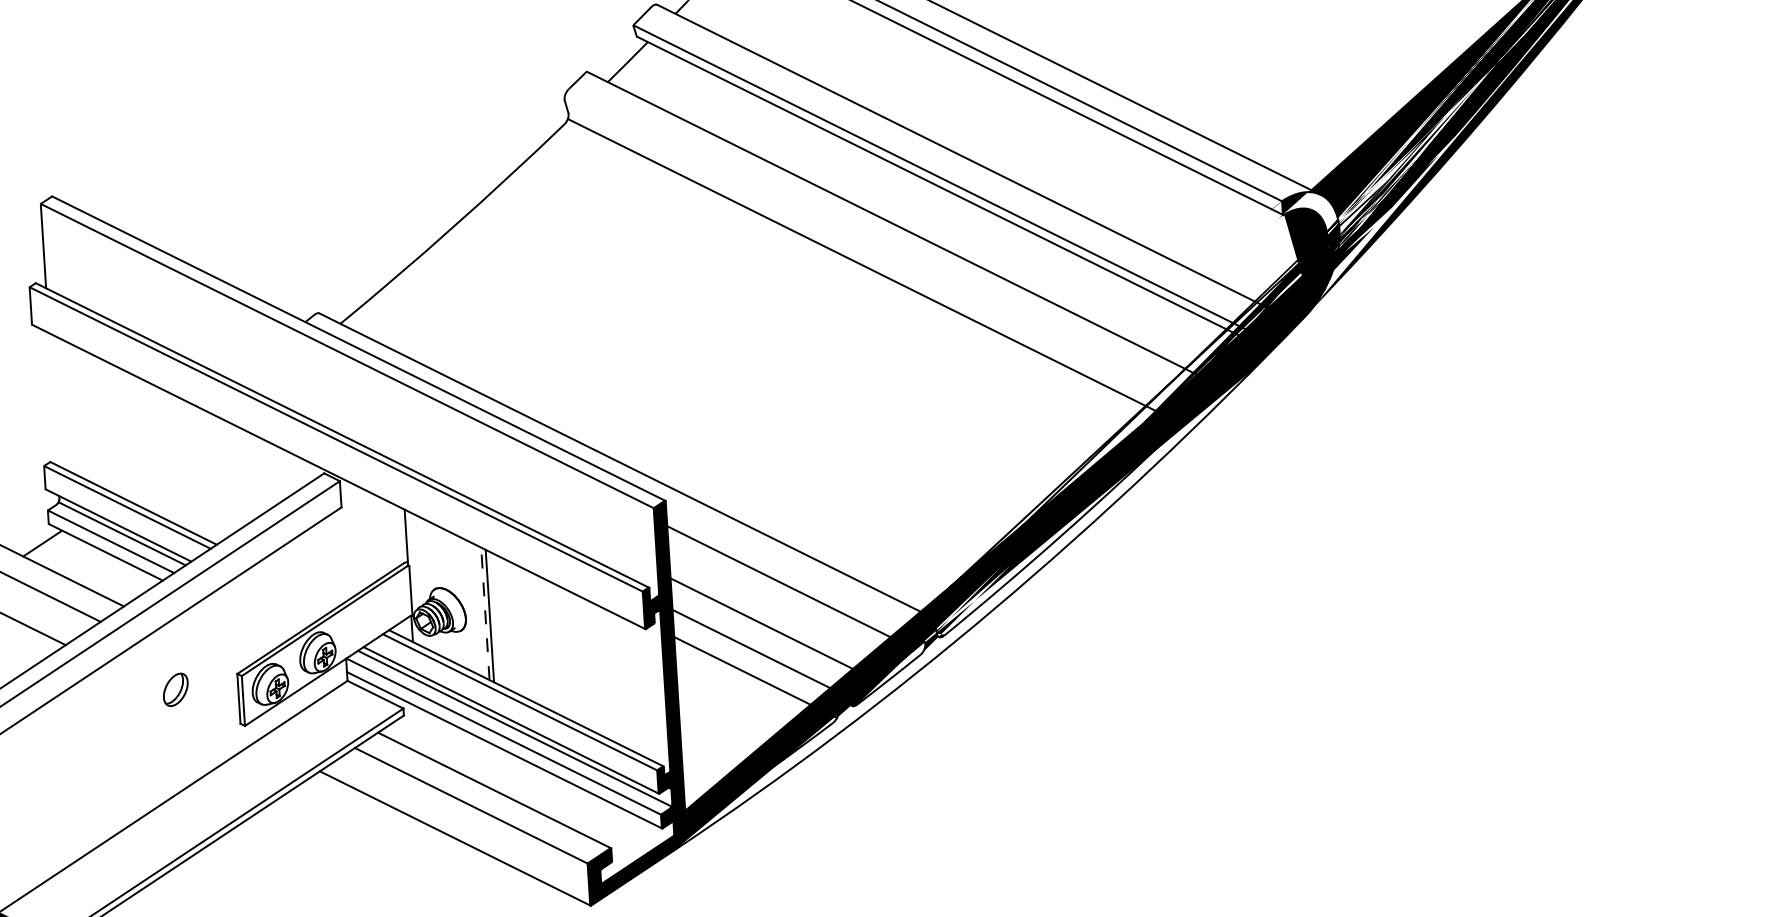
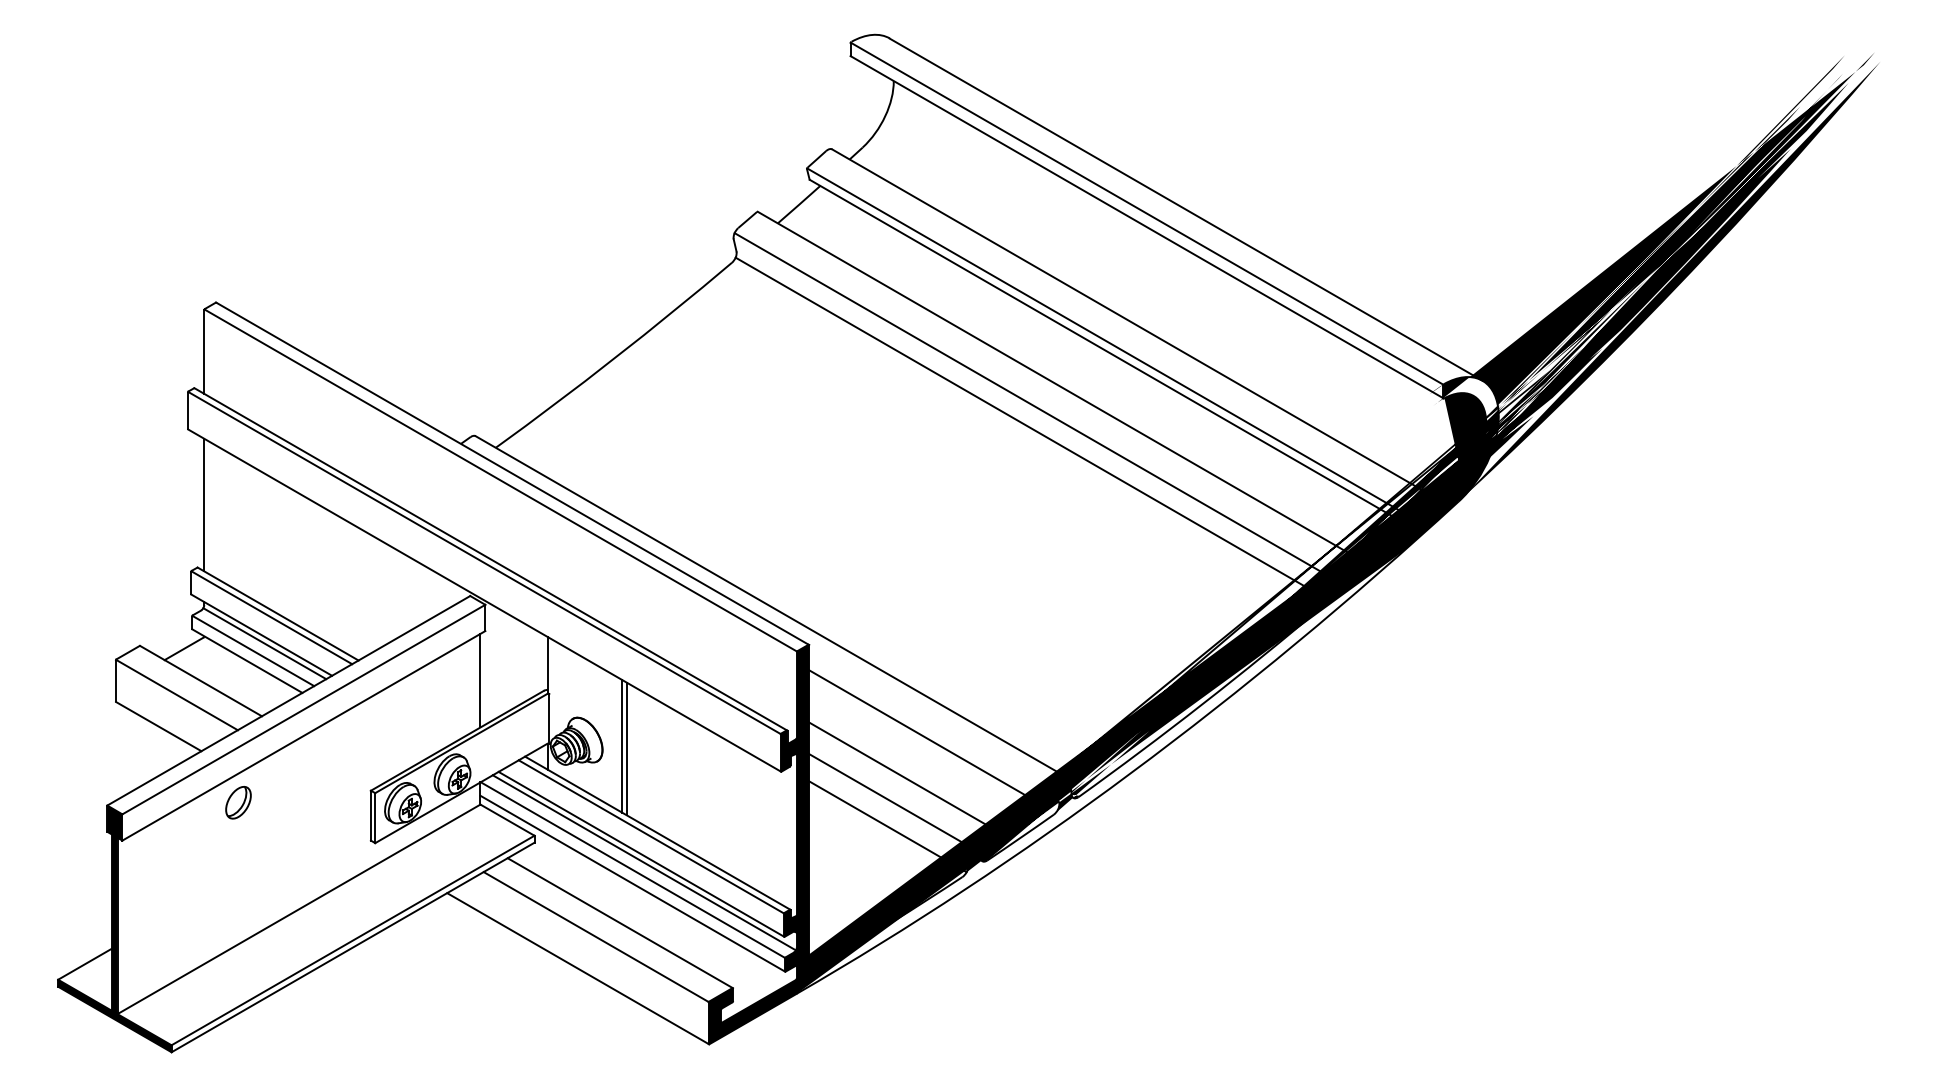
line: (871, 247) -> (1030, 404), added
line: (53, 398) -> (204, 504), added
line: (339, 557) -> (480, 680), added
line: (485, 612) -> (622, 745), dashed -> solid
part: (175, 689) -> (238, 802), moved

